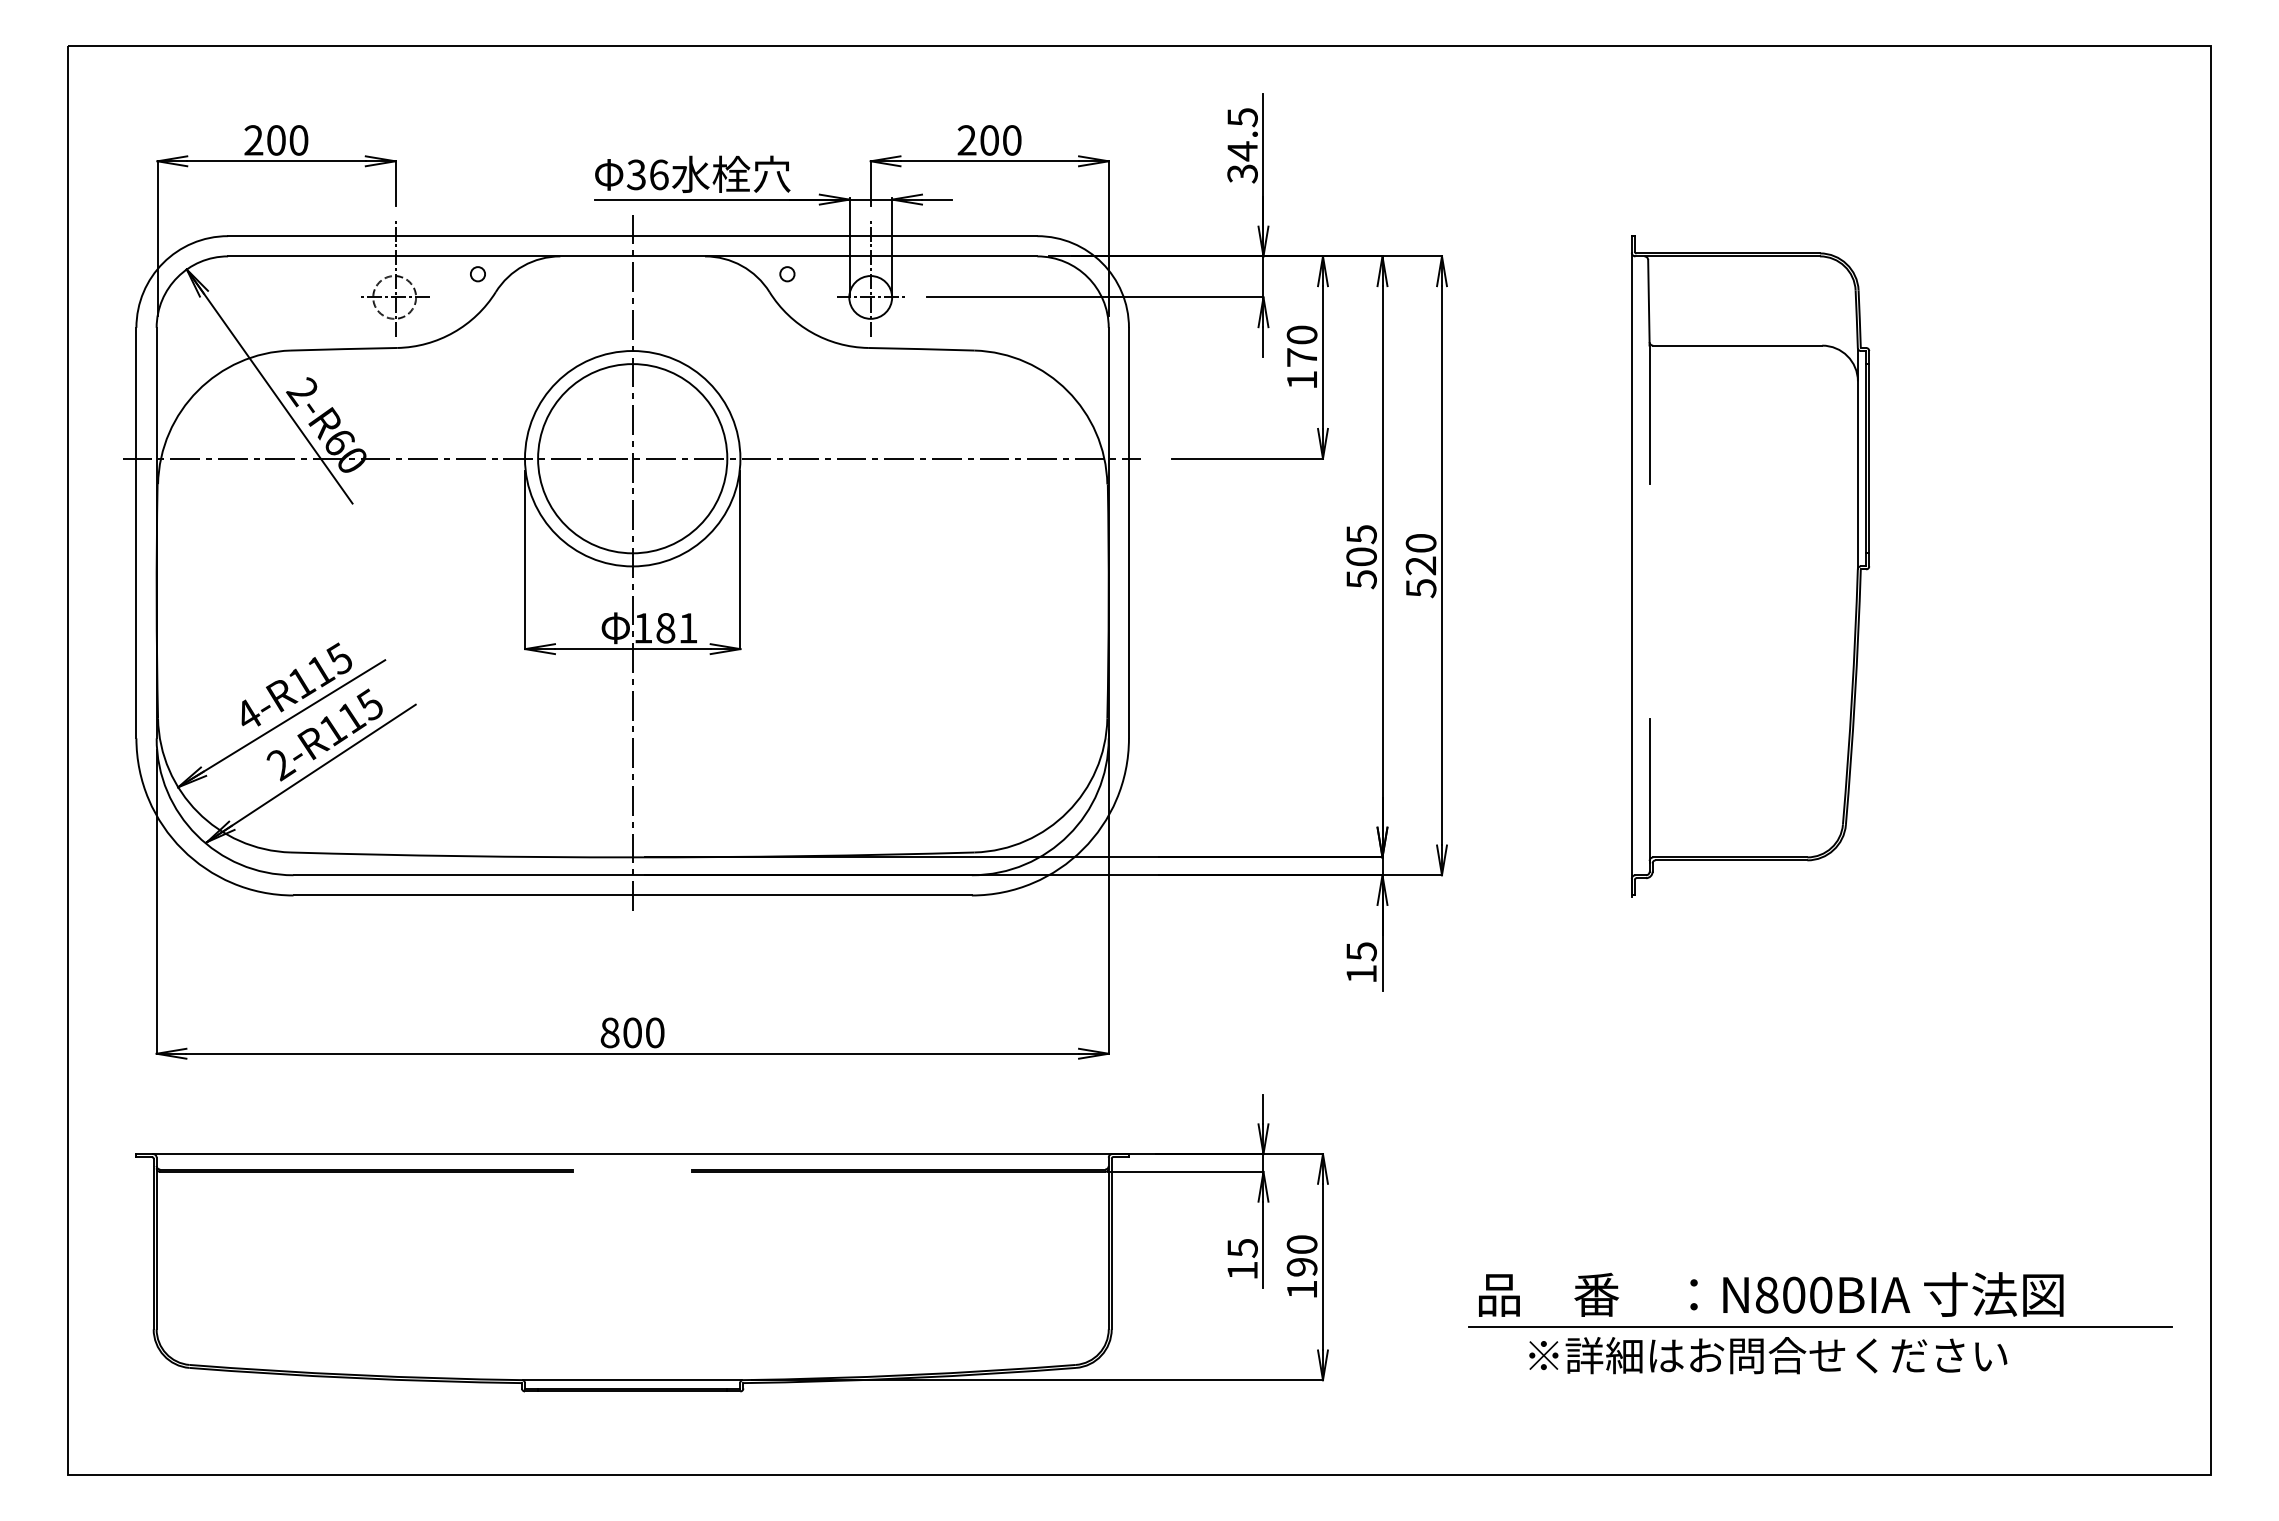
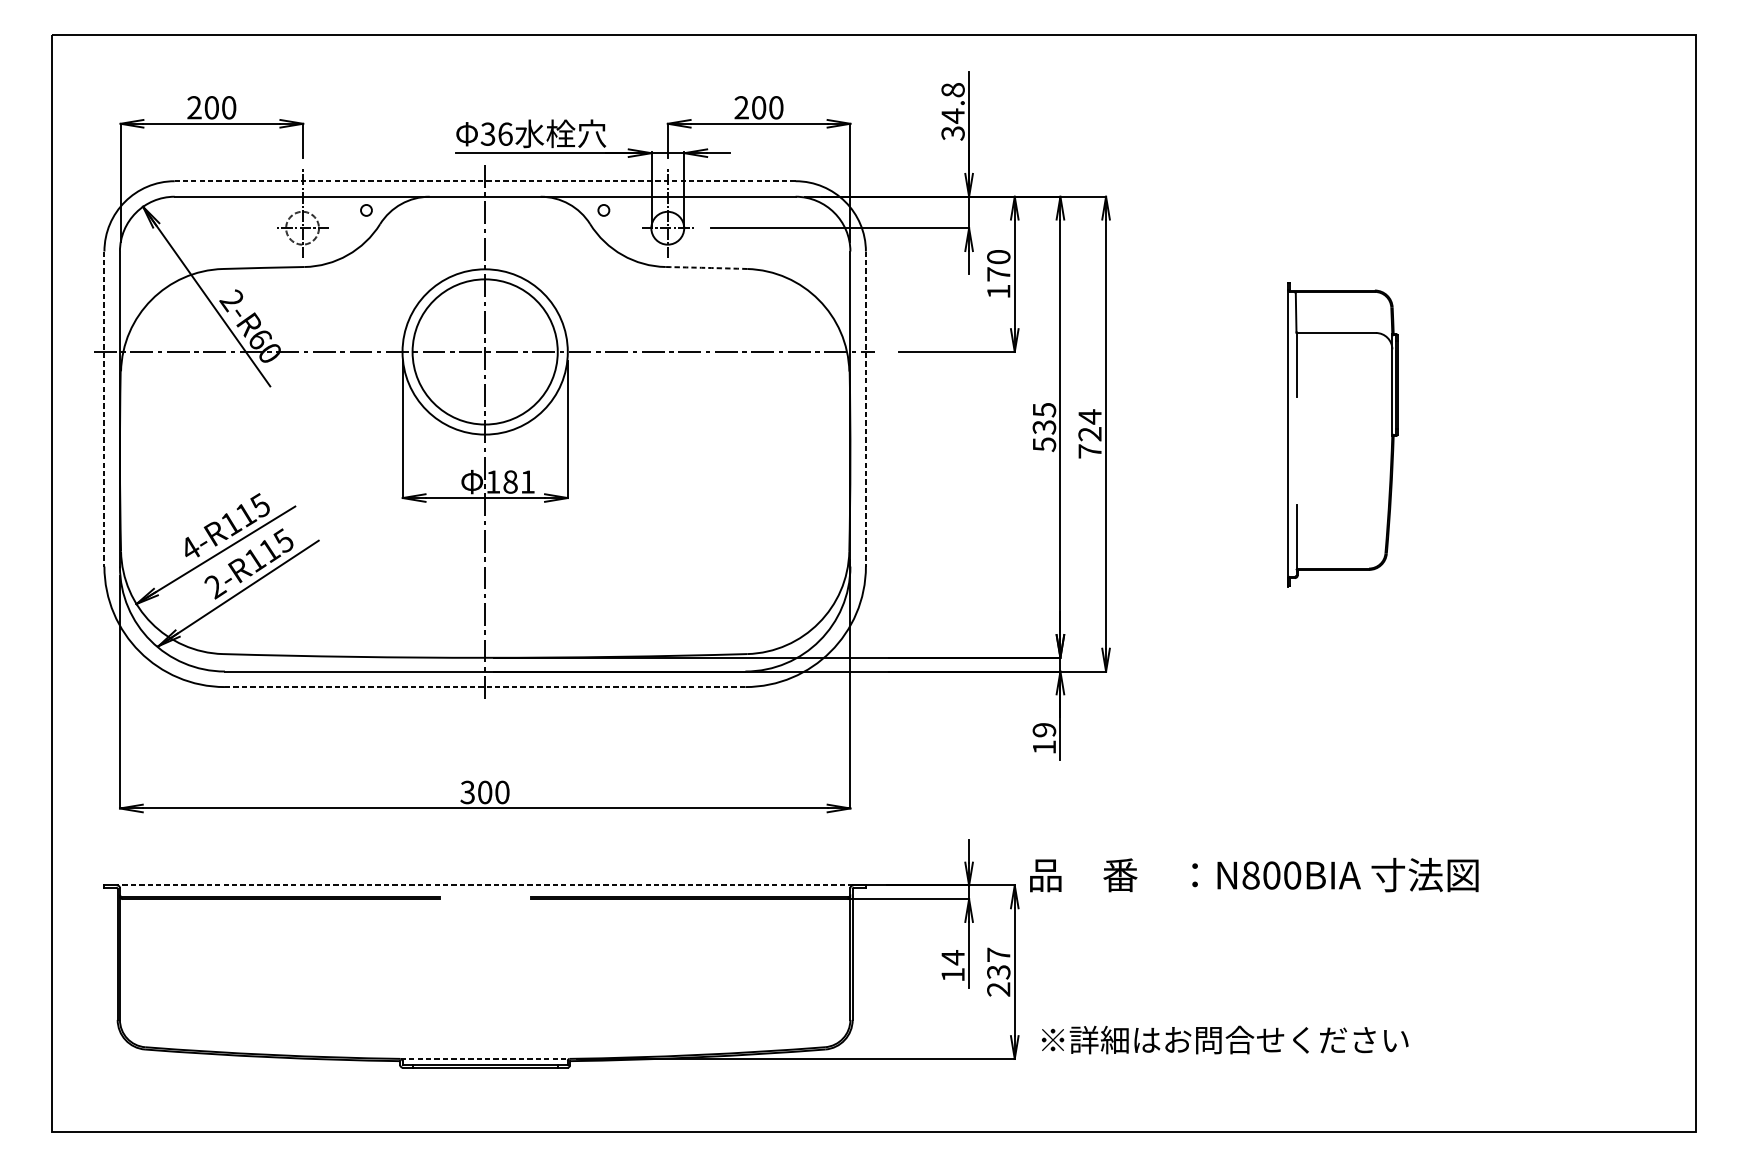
text: (1242, 117) -> (953, 90), 34.5 -> 34.8
line: (632, 236) -> (485, 181), solid -> dashed
arc: (921, 349) -> (706, 268), solid -> dashed
line: (136, 533) -> (104, 409), solid -> dashed
line: (1128, 533) -> (865, 409), solid -> dashed
text: (1361, 556) -> (1044, 426), 505 -> 535
text: (1420, 565) -> (1089, 433), 520 -> 724
part: (1750, 566) -> (1342, 434), size x0.6
line: (633, 895) -> (485, 687), solid -> dashed
text: (1361, 951) -> (1044, 730), 15 -> 19
text: (609, 1032) -> (467, 792), 800 -> 300
line: (632, 1154) -> (485, 885), solid -> dashed
text: (1242, 1248) -> (953, 957), 15 -> 14
text: (1301, 1267) -> (998, 972), 190 -> 237
text: (1771, 1294) -> (1254, 875), moved
line: (1820, 1327) -> (1396, 1018), removed
text: (1768, 1355) -> (1225, 1039), moved
line: (632, 1380) -> (485, 1059), solid -> dashed

